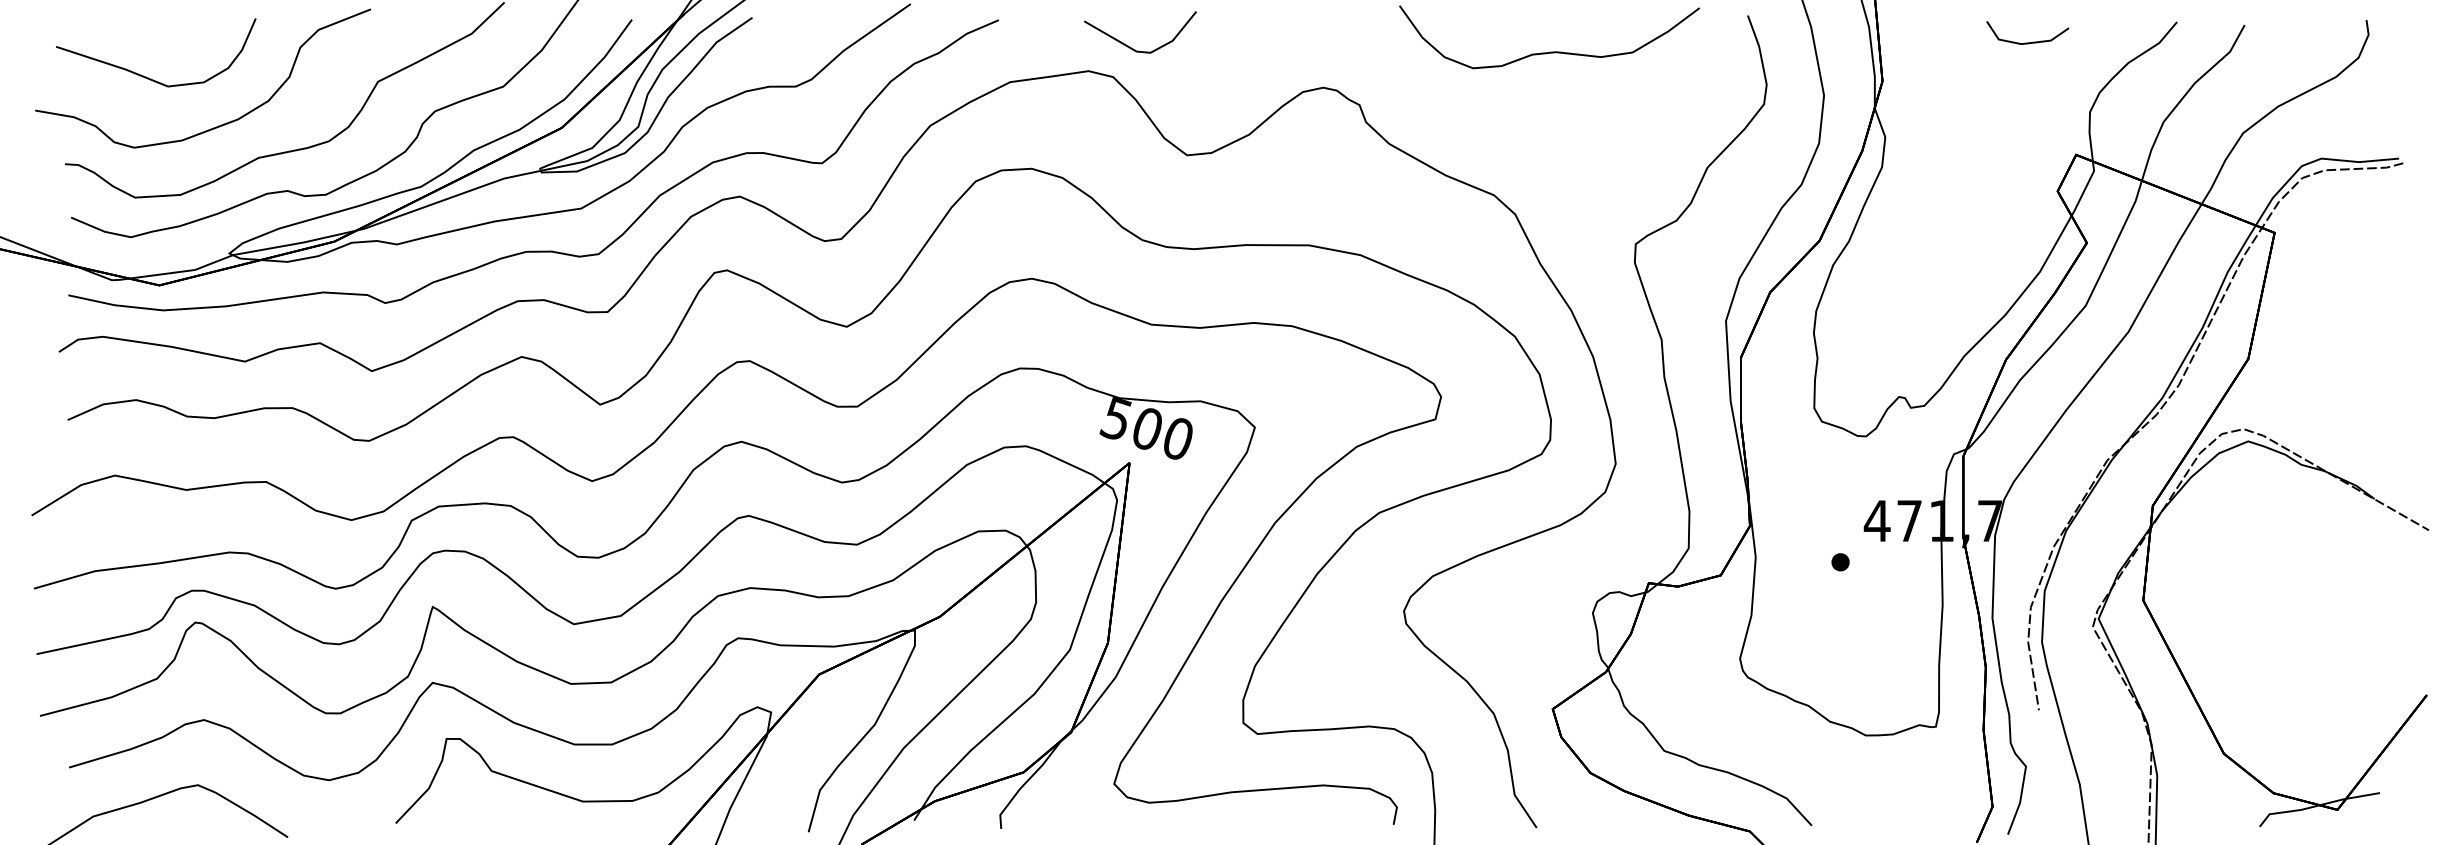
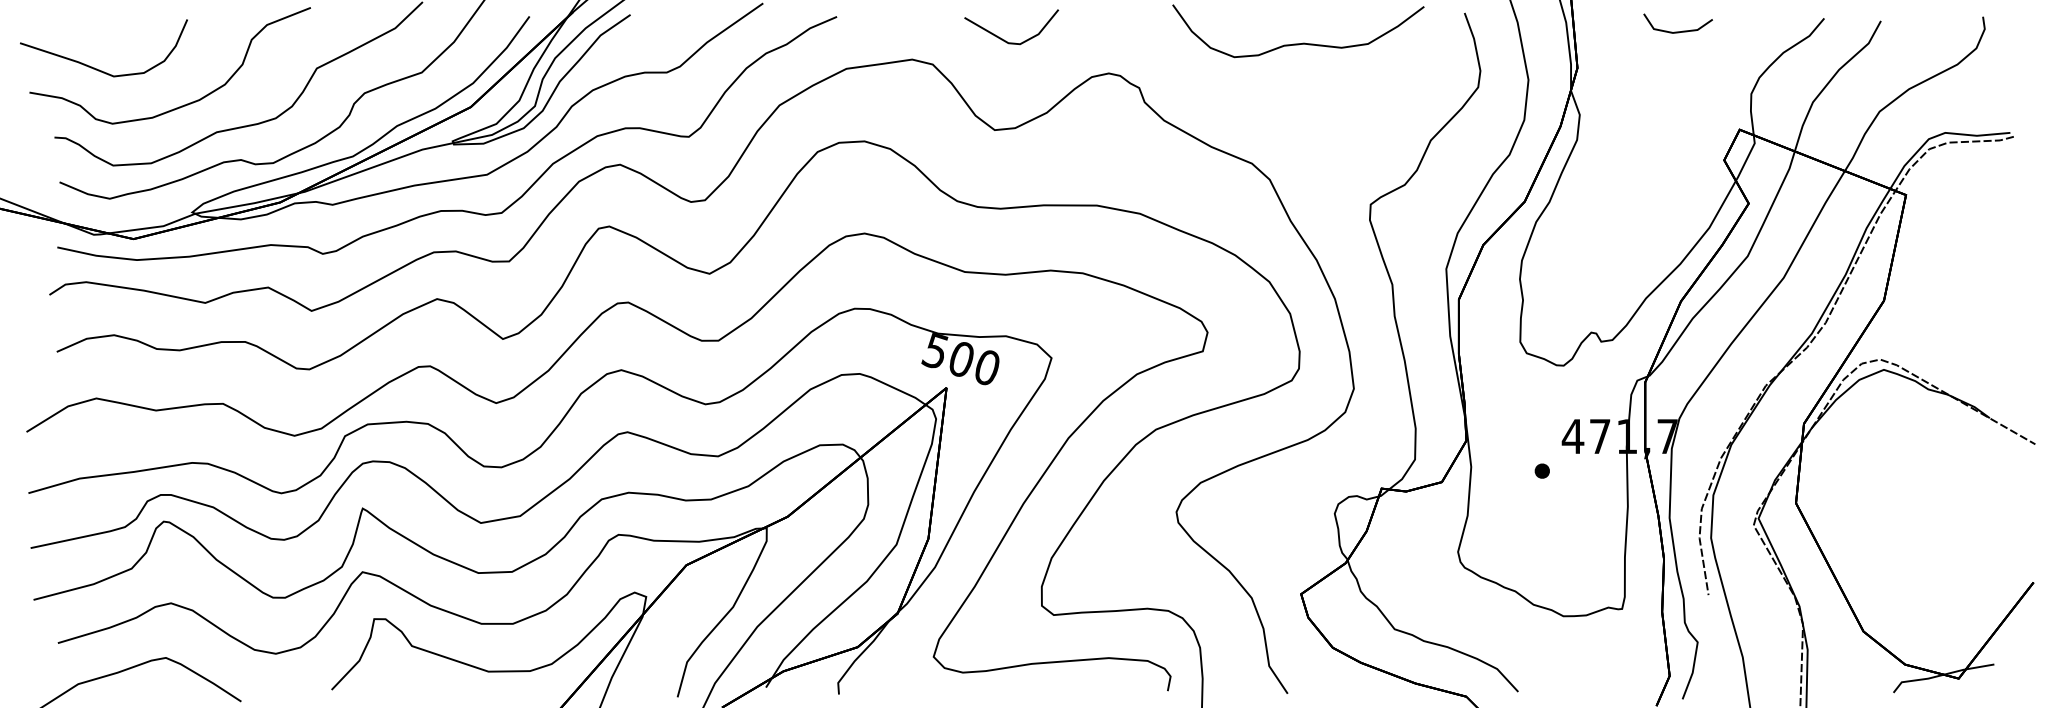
line: (2026, 42) -> (1677, 31), moved
line: (1131, 47) -> (1004, 39), moved
curve: (148, 77) -> (97, 68), moved

